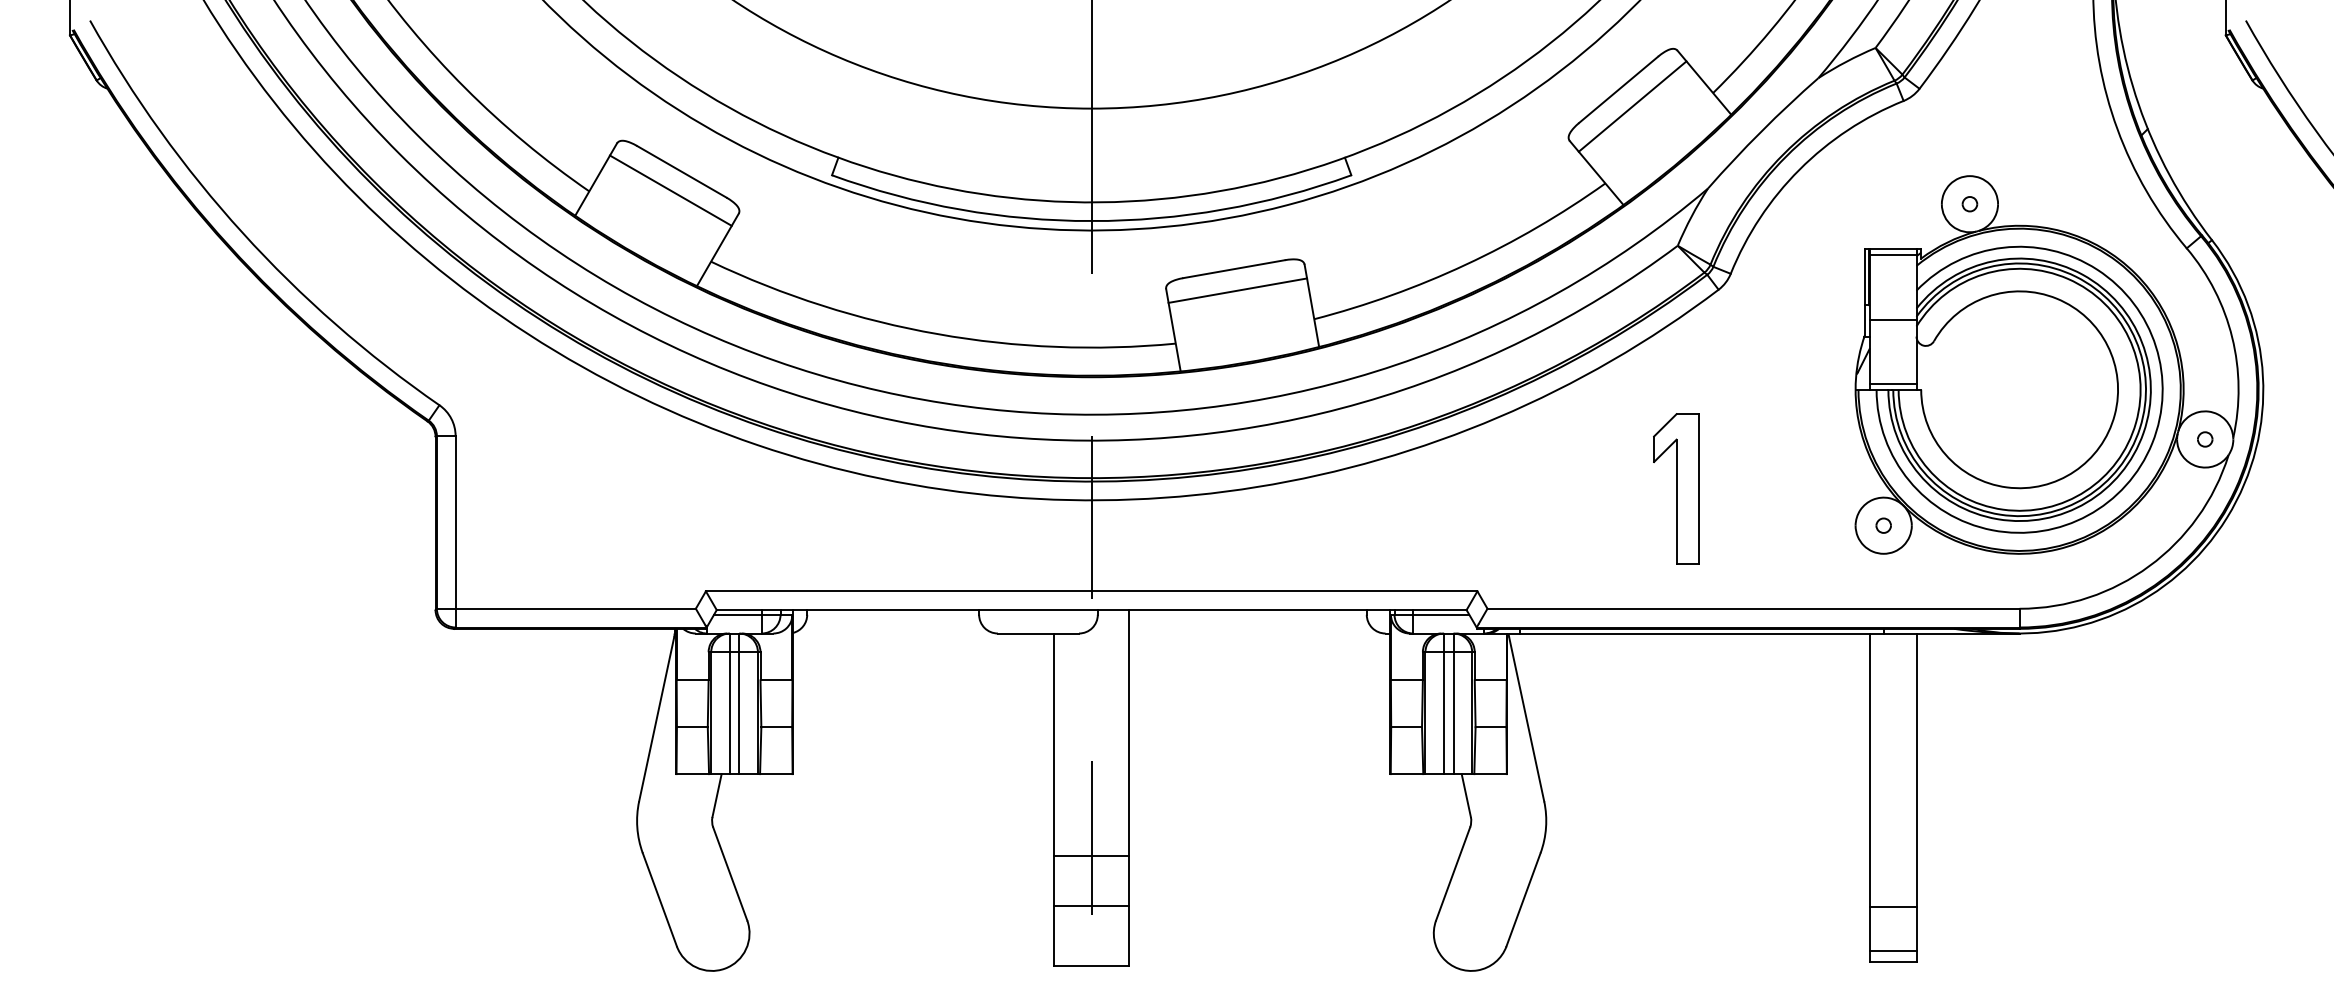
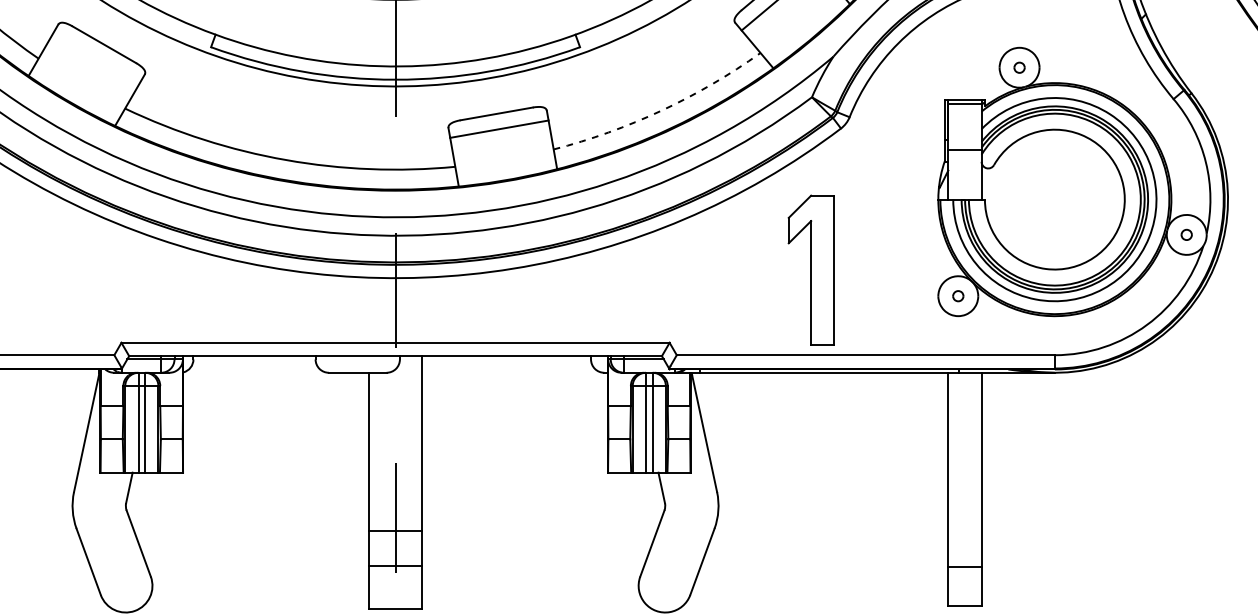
line: (670, 190) -> (96, 58), removed
arc: (1466, 264) -> (661, 110), solid -> dashed
line: (1892, 384) -> (964, 195), removed
part: (1676, 488) -> (811, 269), size x1.4
line: (1892, 950) -> (964, 598), removed

